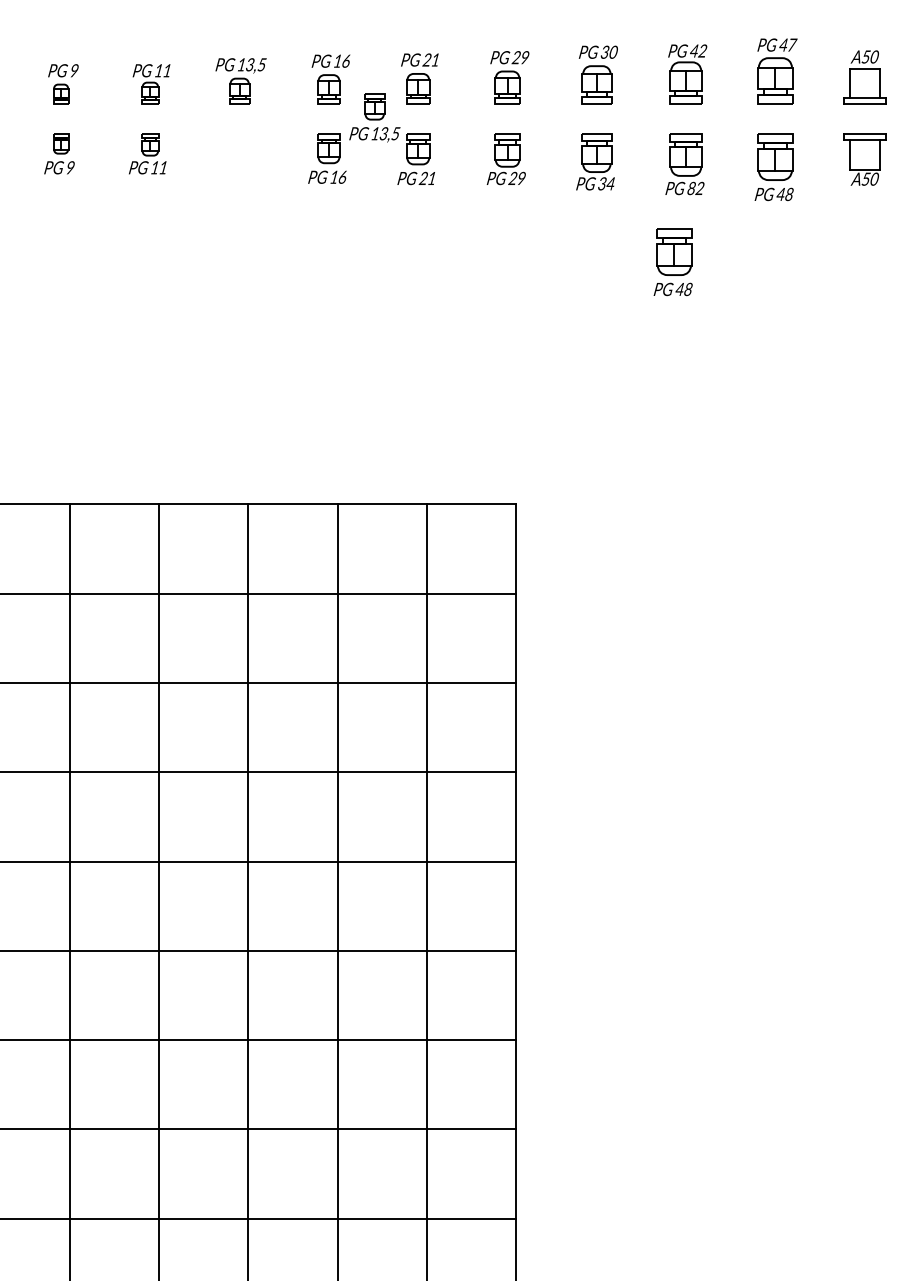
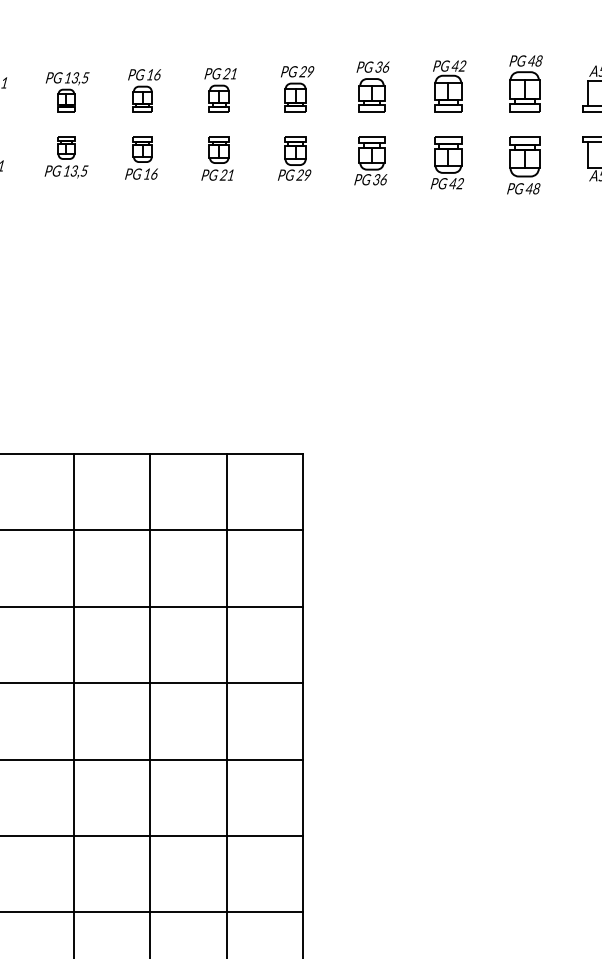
text: (792, 44) -> (539, 60), 47 -> 48
text: (613, 51) -> (386, 66), 30 -> 36
part: (374, 117) -> (66, 157), moved
text: (610, 183) -> (383, 179), 34 -> 36
text: (691, 188) -> (452, 183), 82 -> 42
part: (672, 262) -> (436, 246), removed

